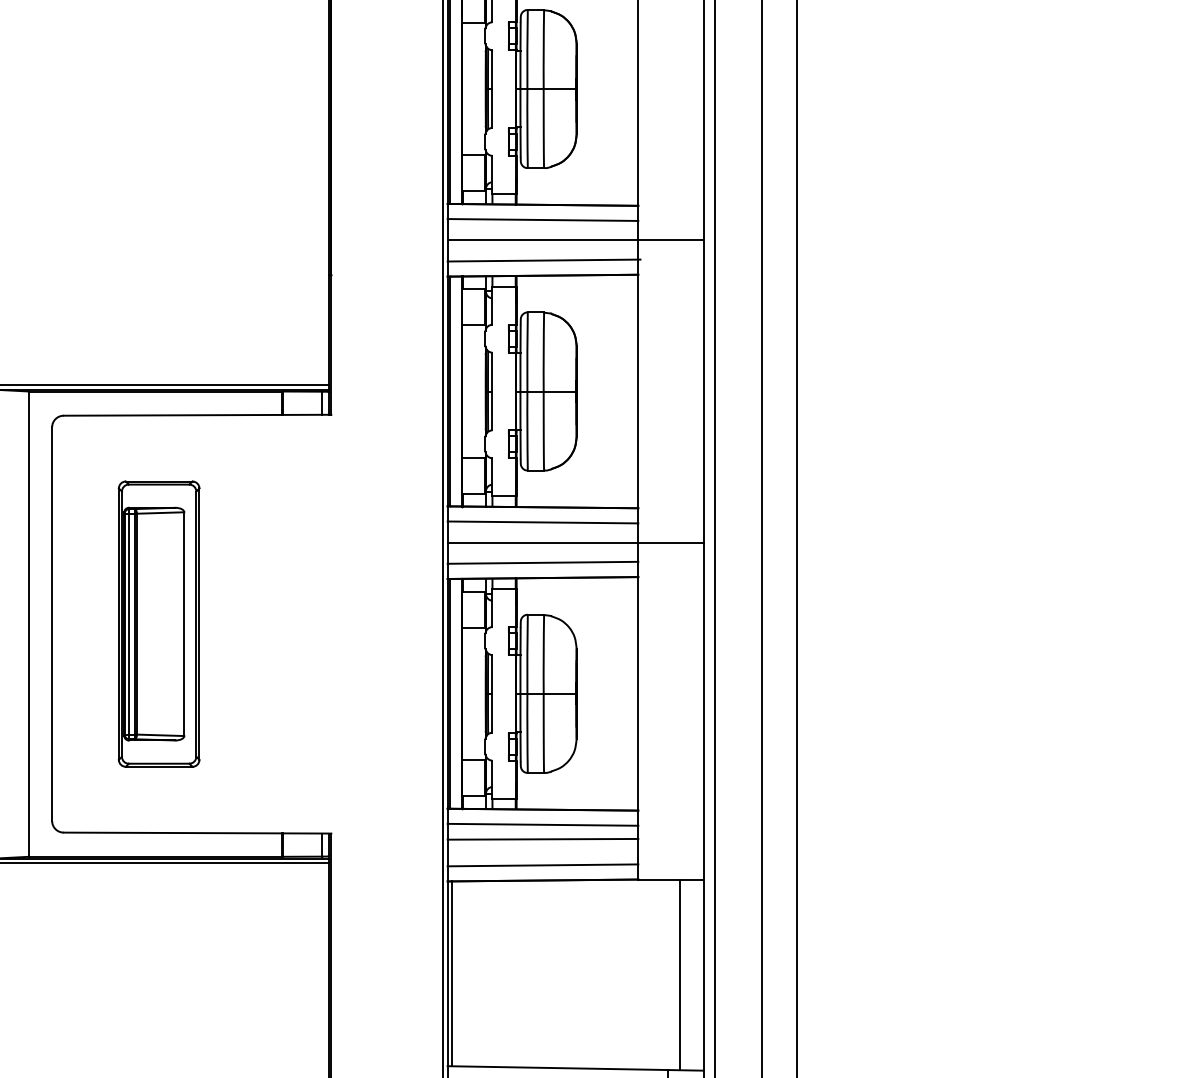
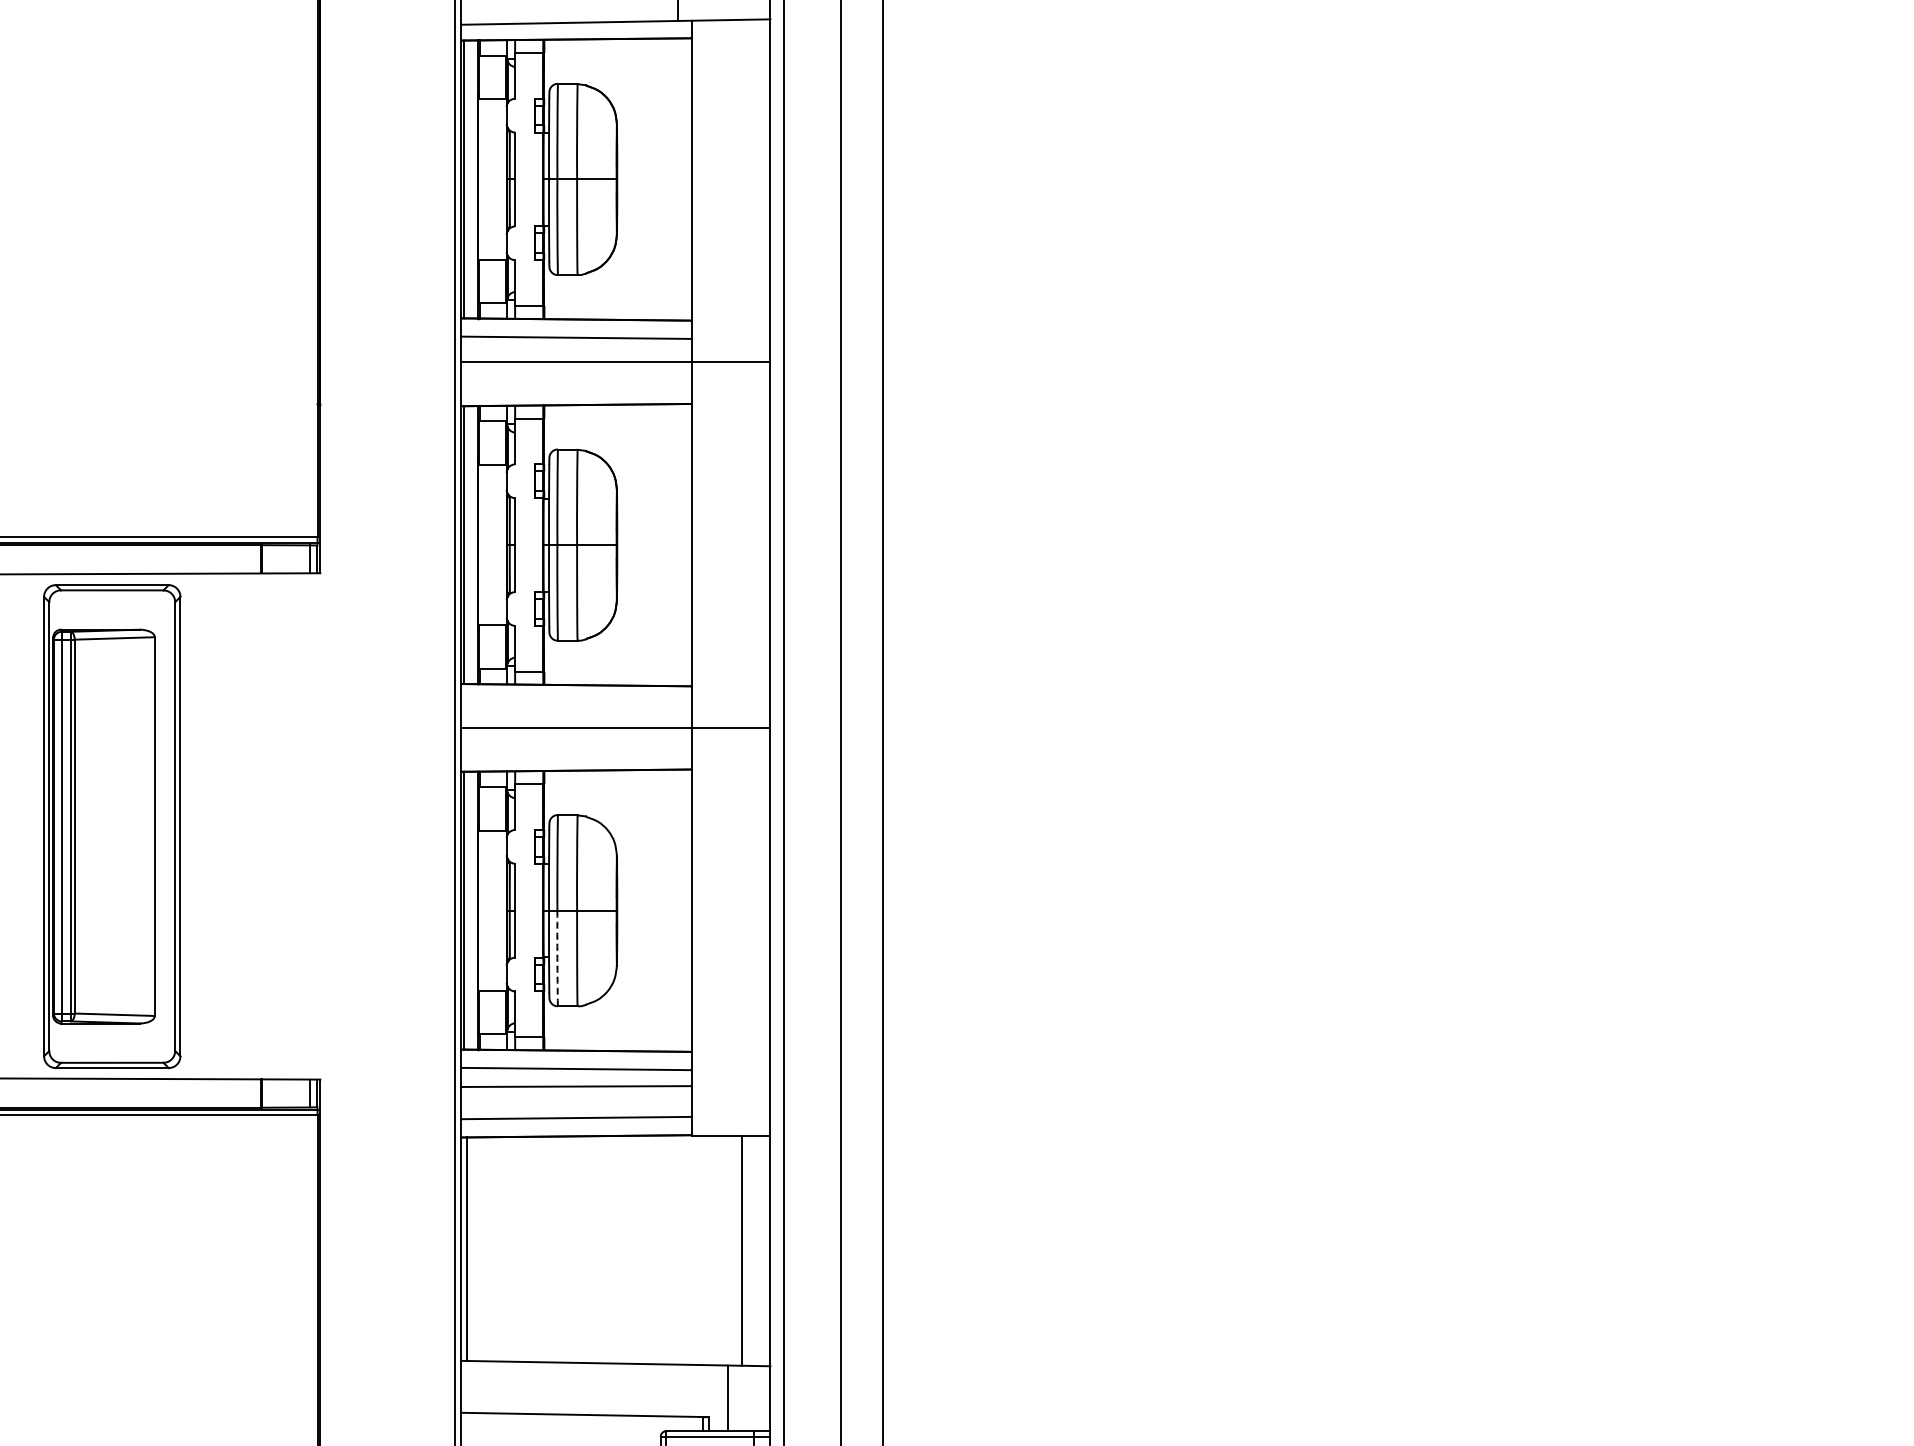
line: (544, 260) -> (577, 386), removed
line: (542, 522) -> (575, 703), removed
line: (542, 563) -> (575, 752), removed
part: (158, 623) -> (111, 825), size x1.4
arc: (527, 733) -> (557, 958), solid -> dashed

